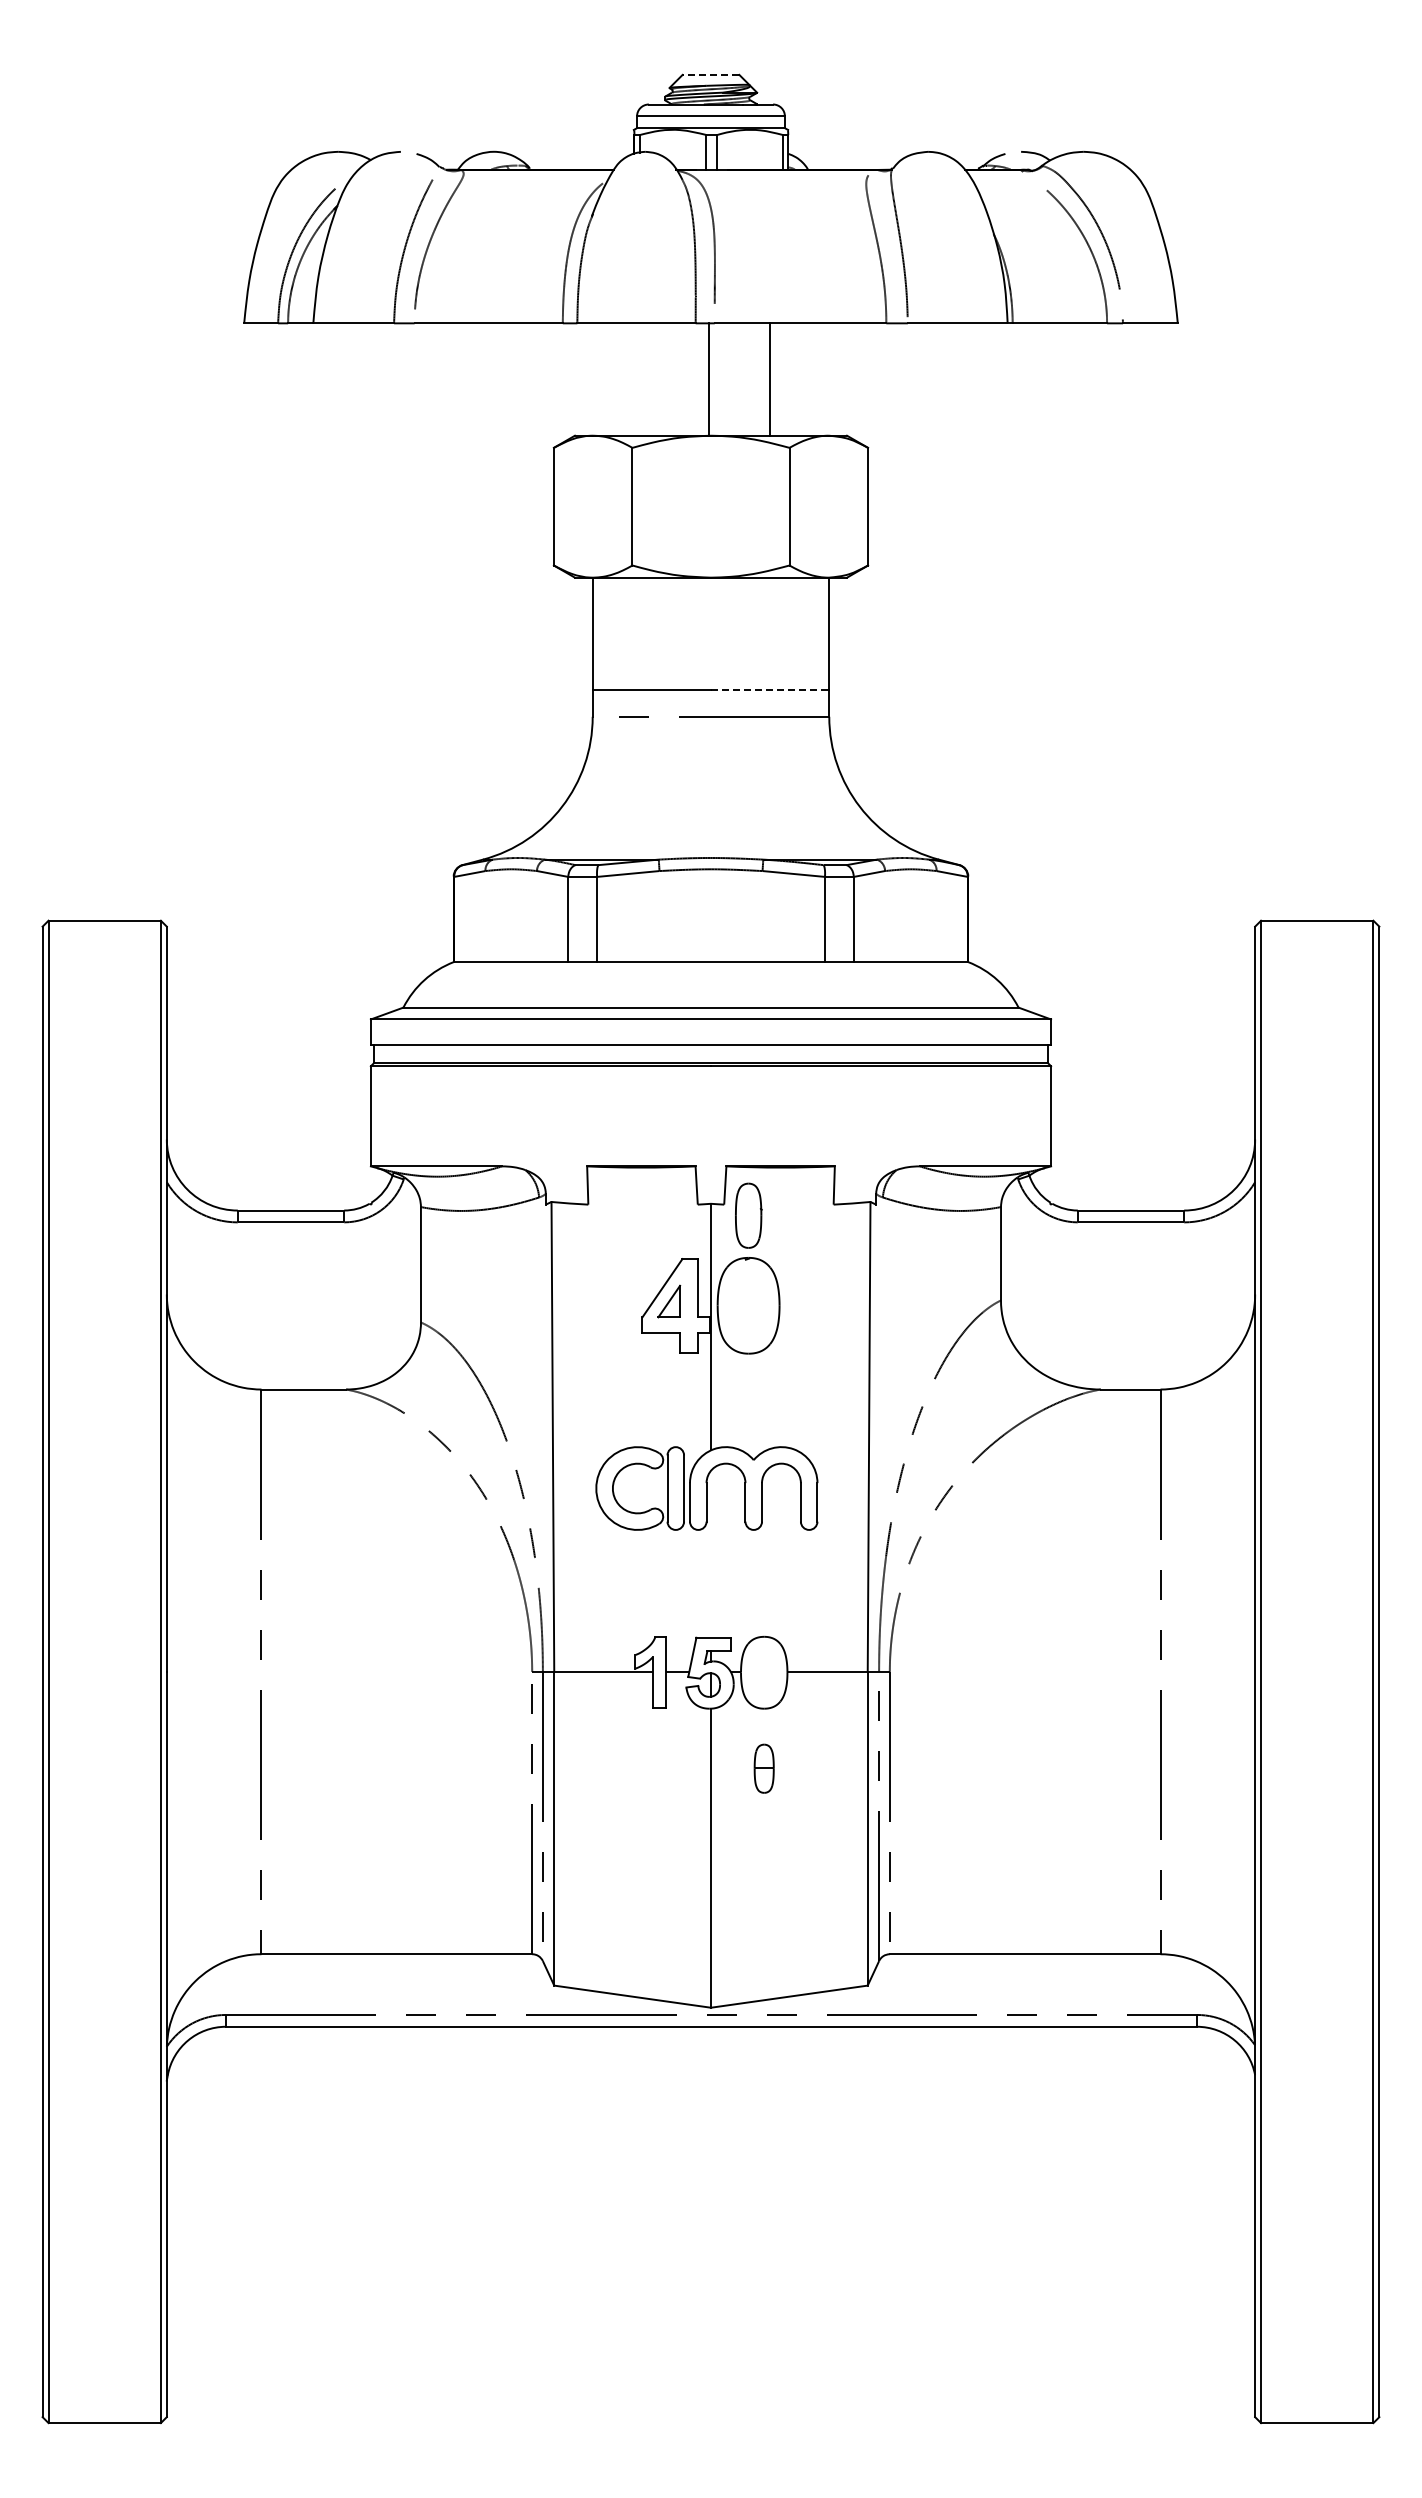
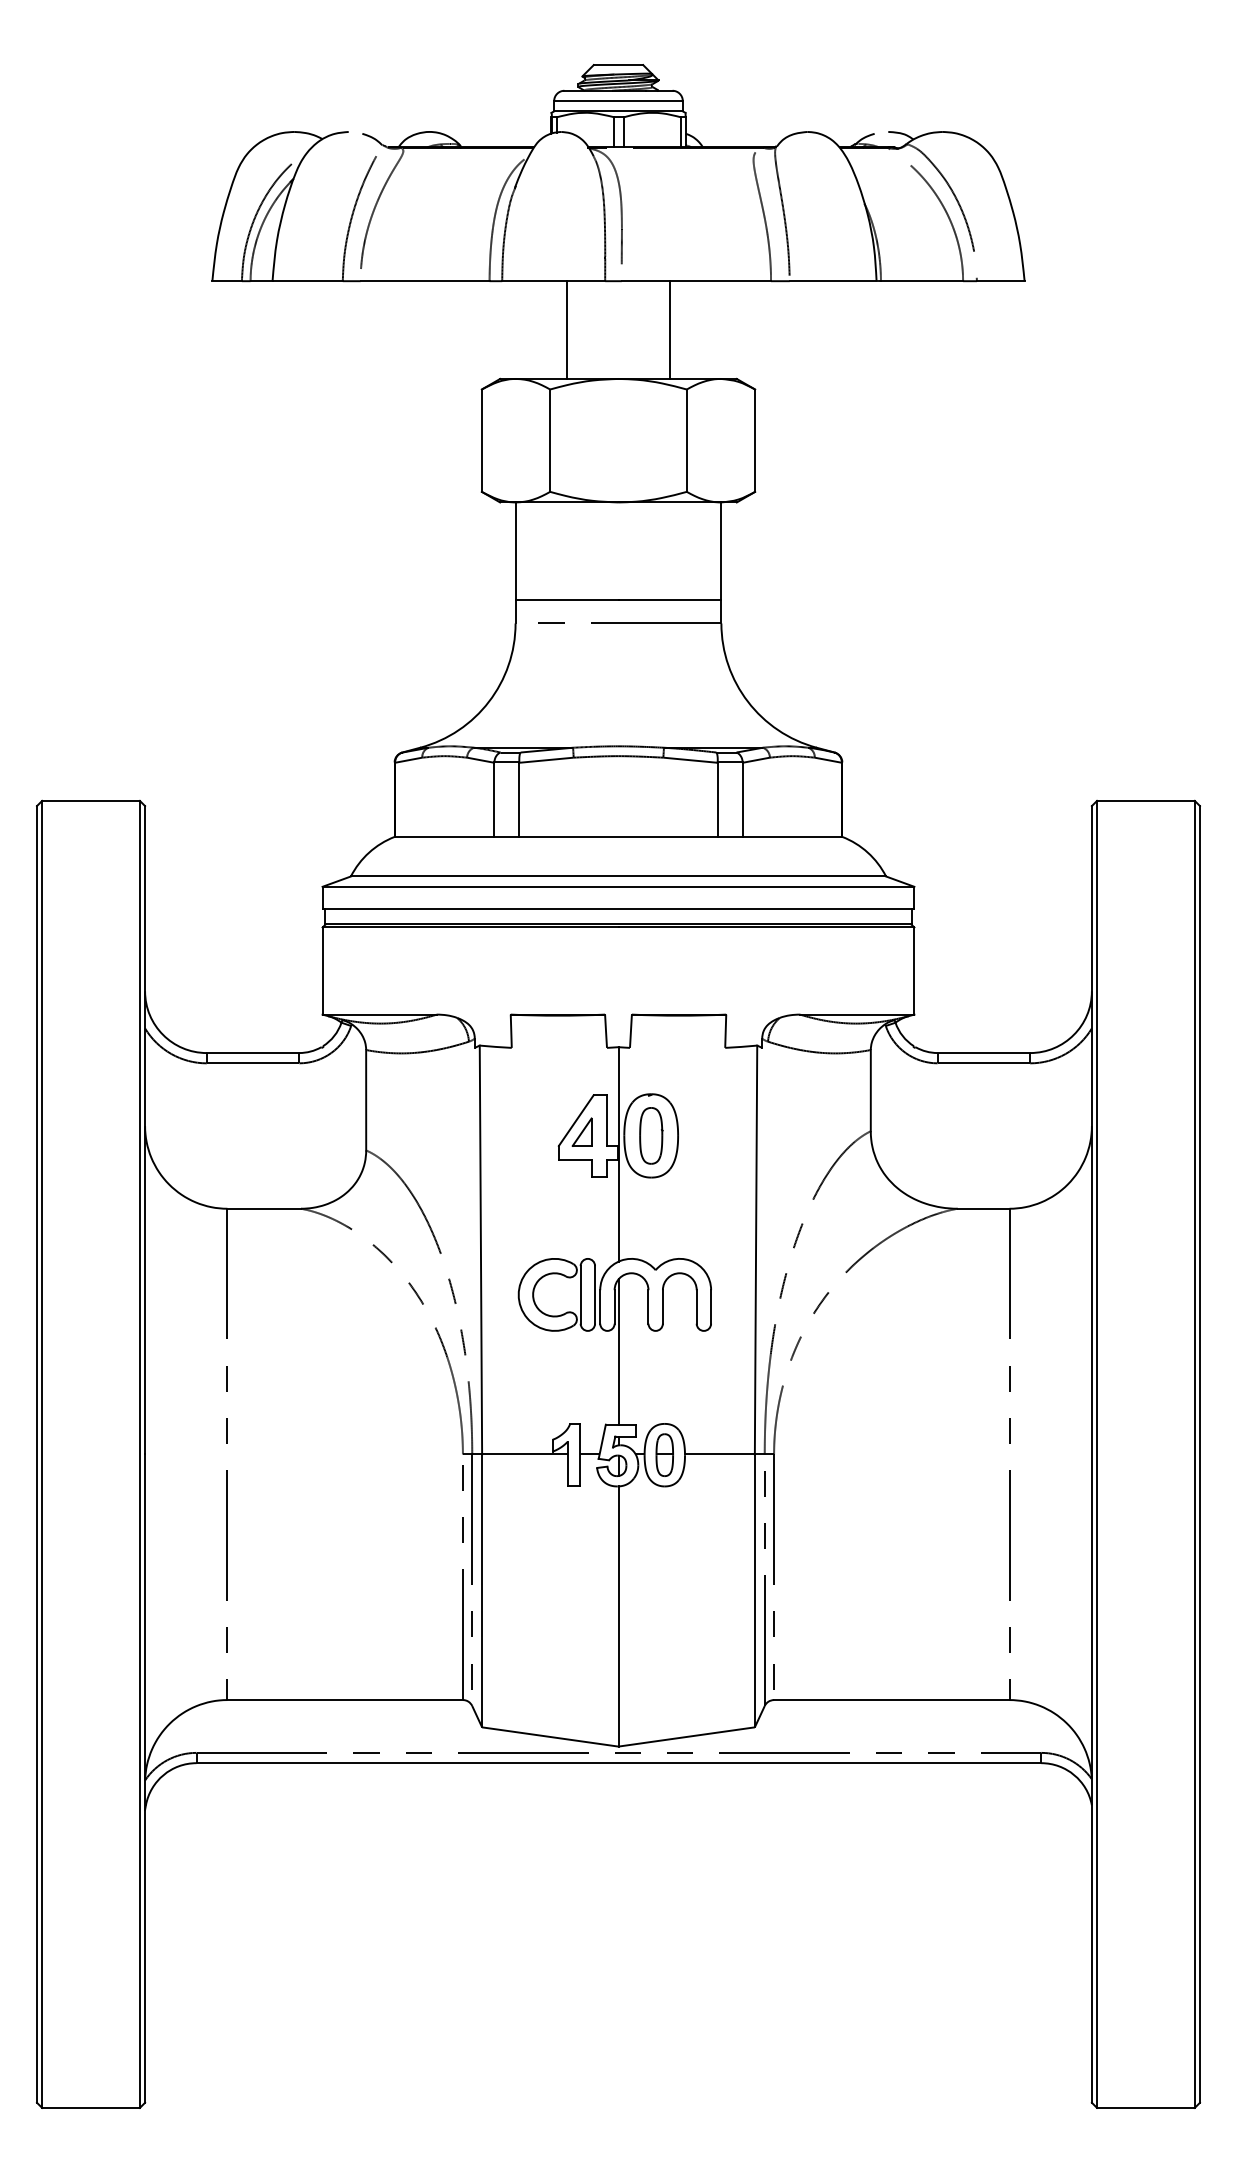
line: (710, 74) -> (618, 64), dashed -> solid
line: (708, 379) -> (566, 330), moved
line: (770, 690) -> (670, 600), dashed -> solid
part: (748, 1215) -> (651, 1135), moved
line: (710, 1553) -> (618, 1351), added
part: (763, 1768) -> (664, 1454), moved

